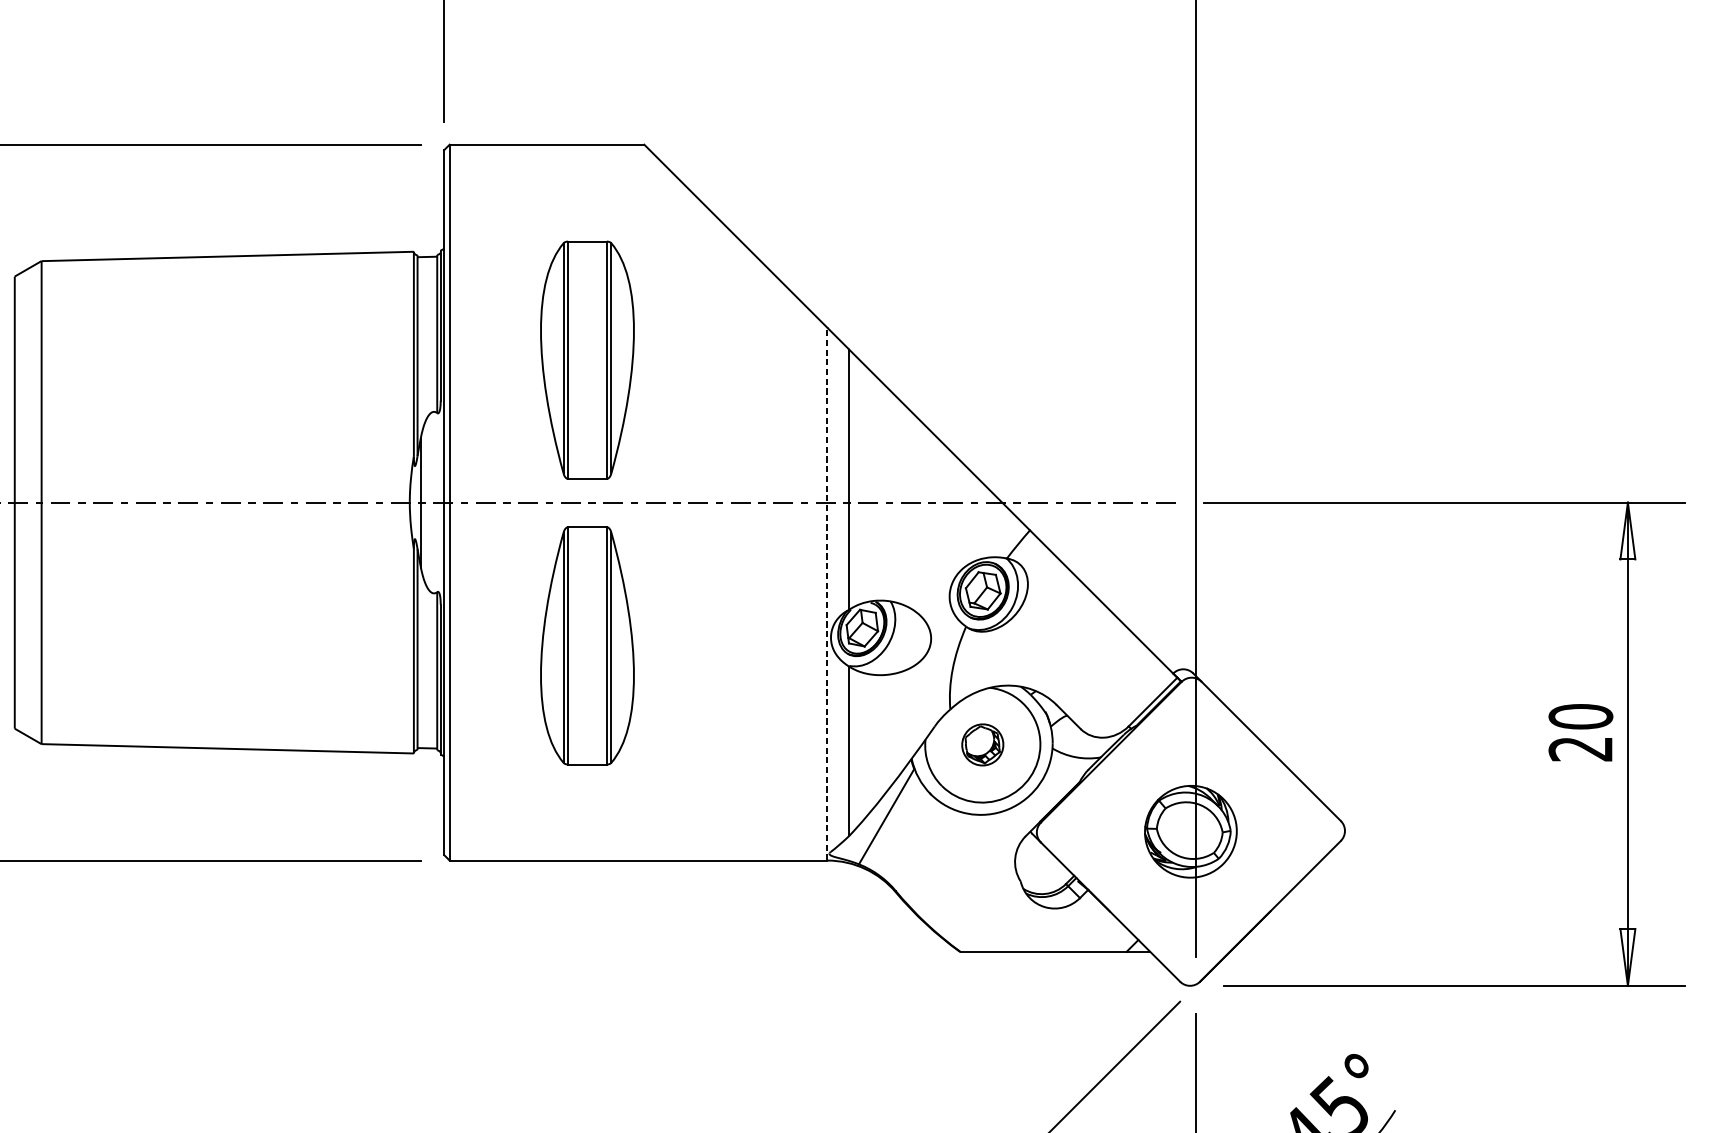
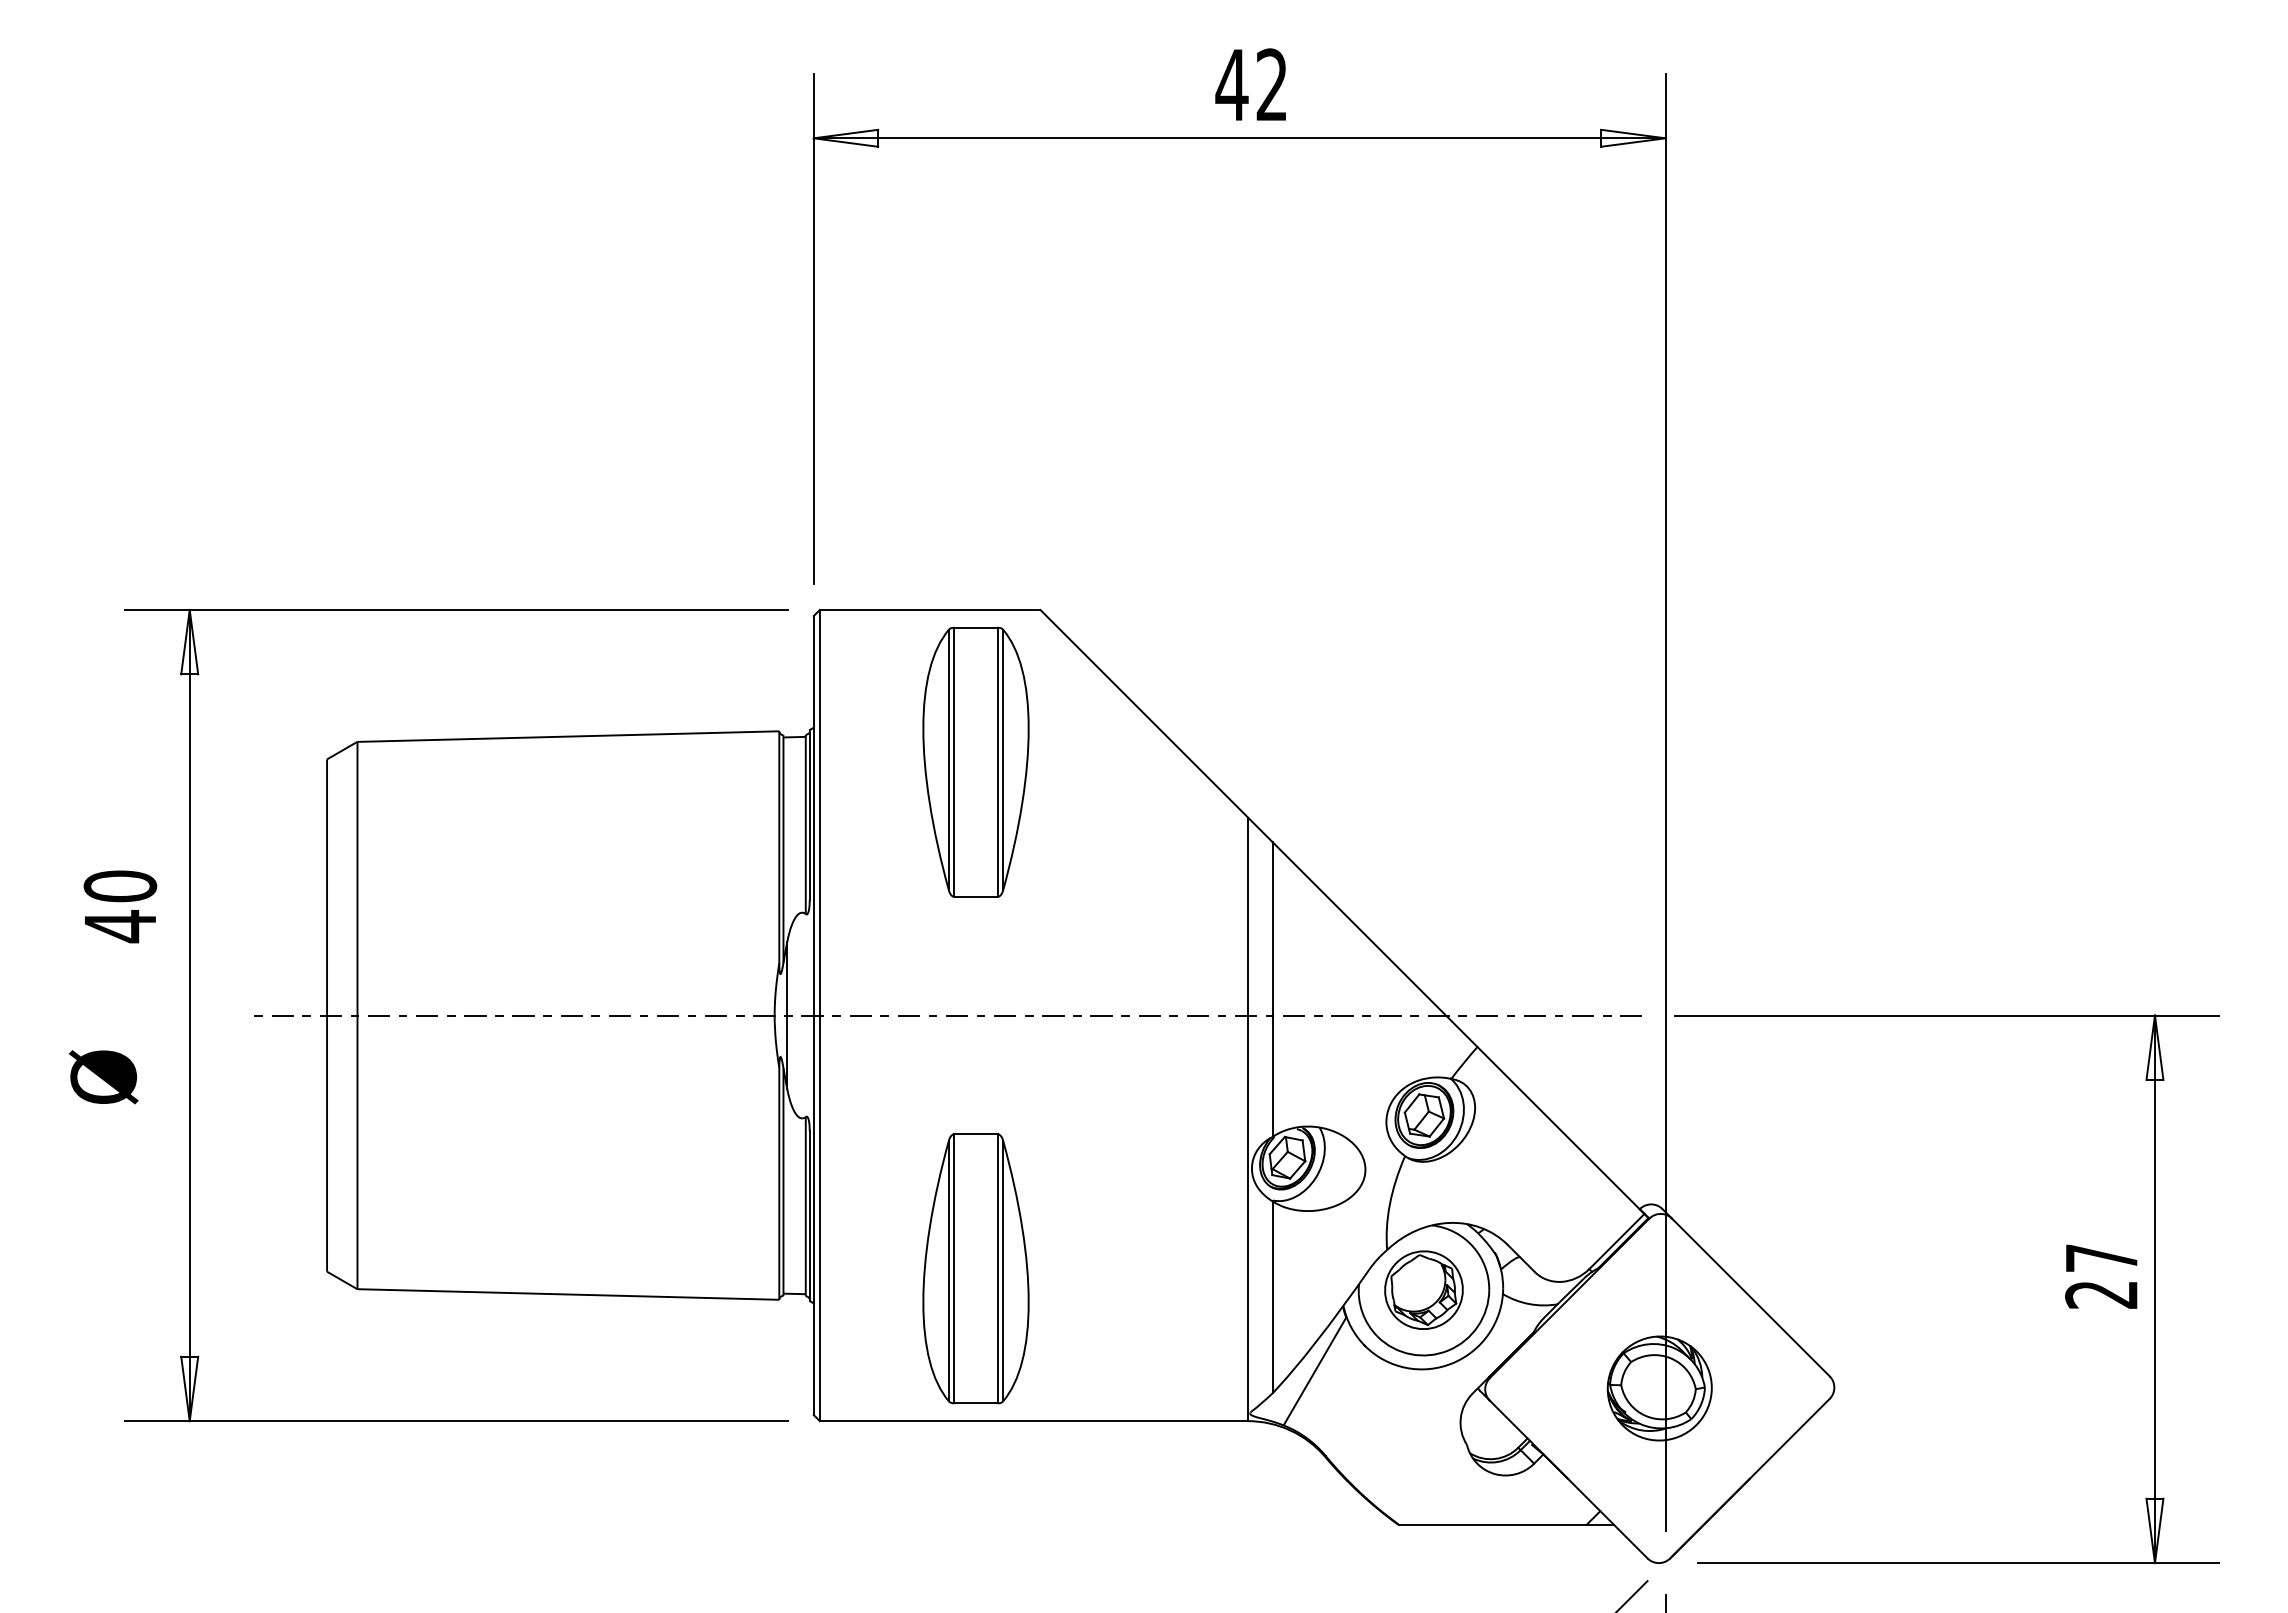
part: (587, 359) -> (975, 761), moved
line: (827, 594) -> (1247, 1119), dashed -> solid
part: (587, 645) -> (975, 1268), moved
text: (1580, 716) -> (2101, 1257), 20 -> 27
part: (982, 744) -> (1423, 1289), size x1.67

